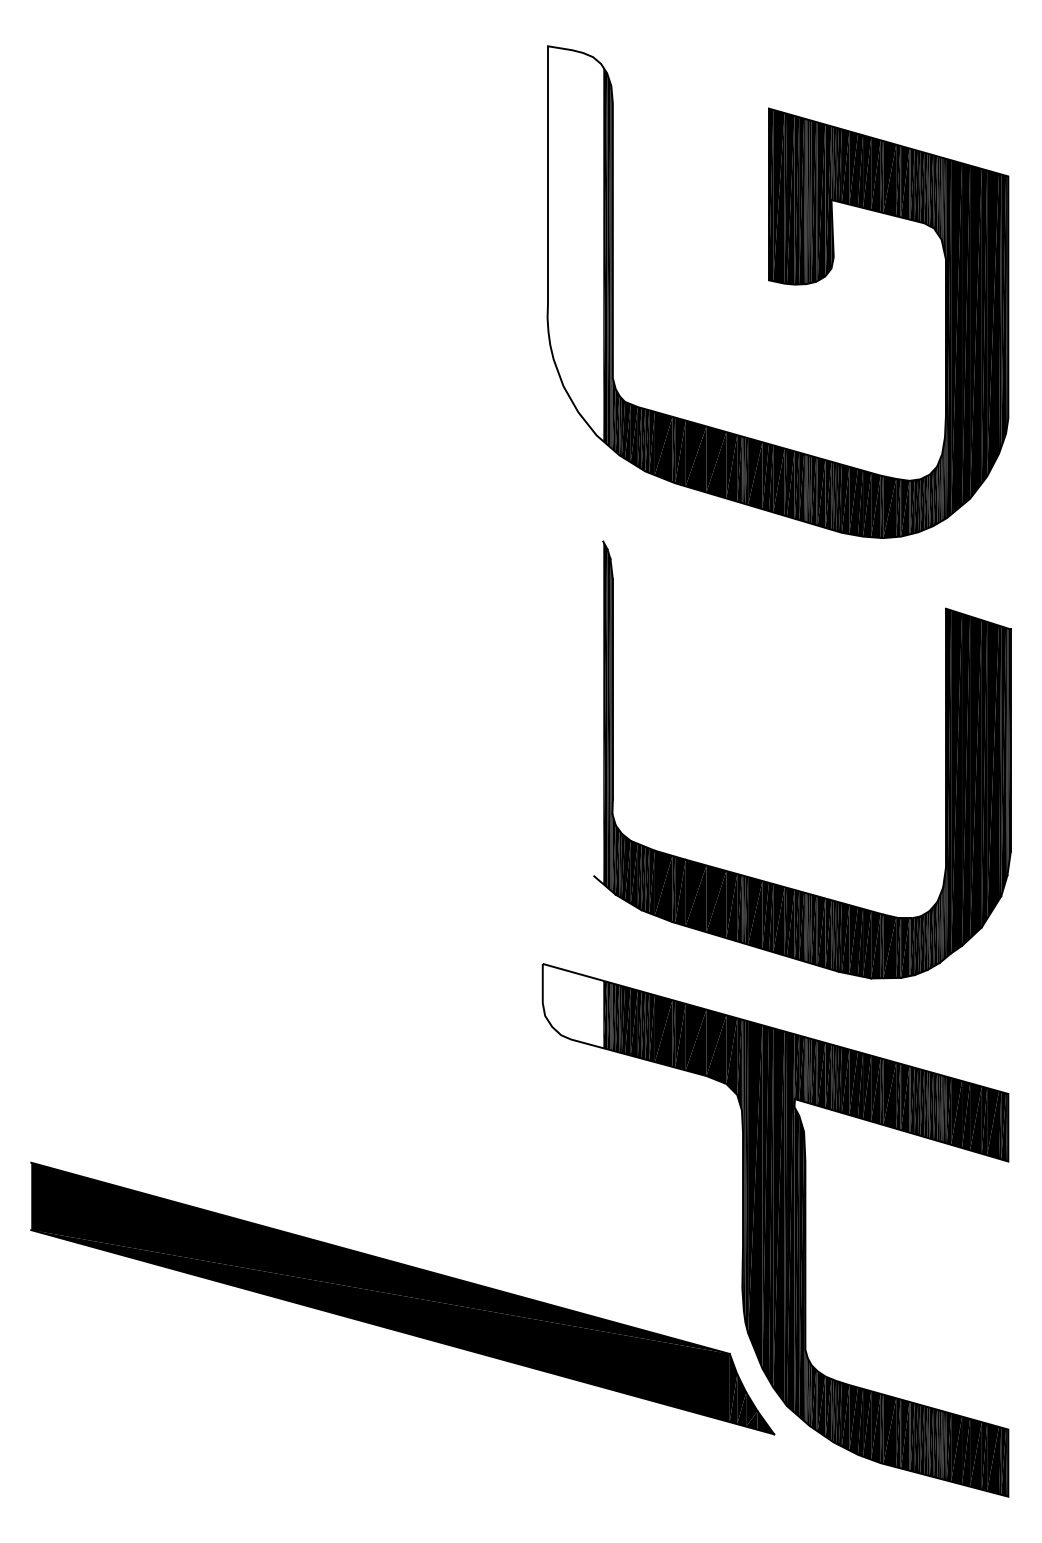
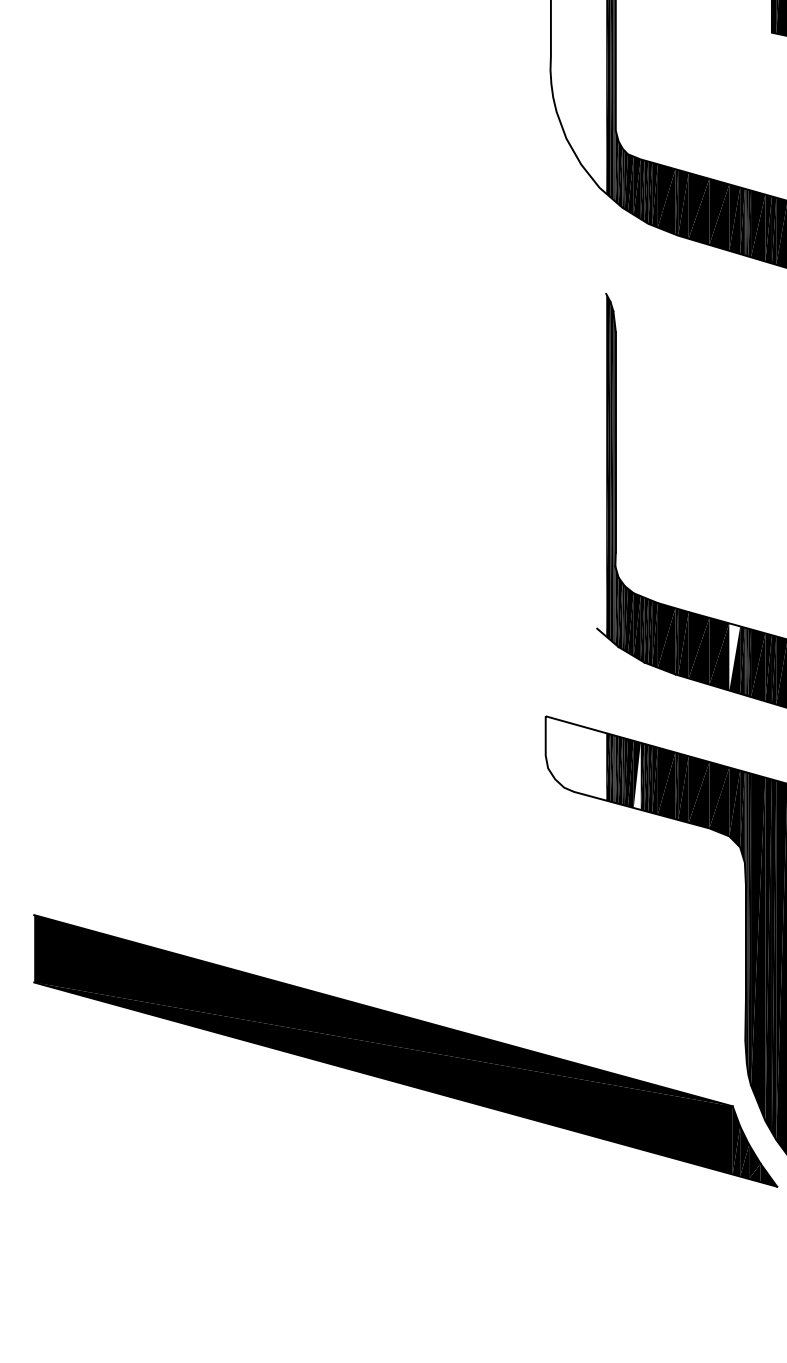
fill: (731, 904) -> (734, 656), removed
fill: (633, 1023) -> (636, 775), removed

